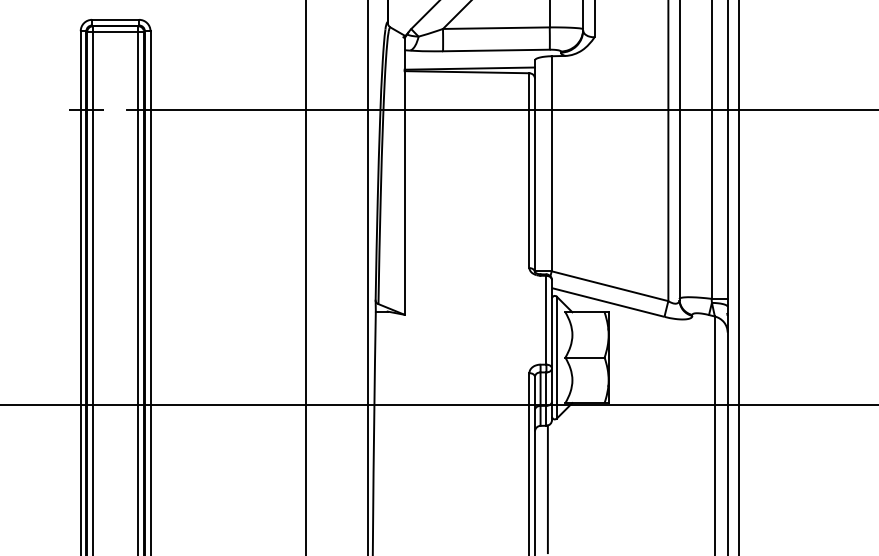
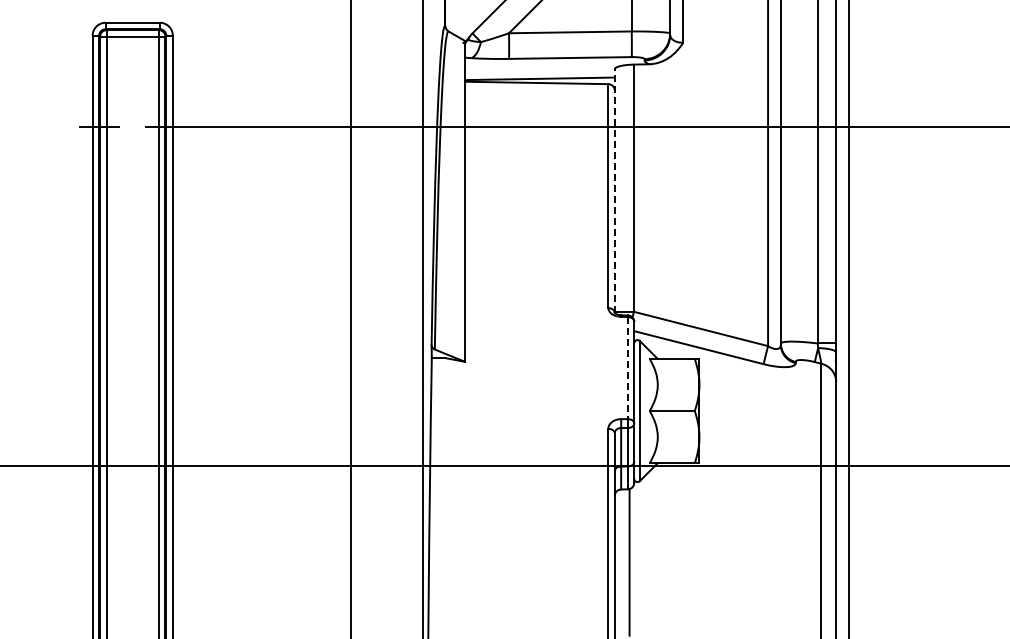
line: (534, 166) -> (614, 191), solid -> dashed
line: (546, 320) -> (627, 368), solid -> dashed

